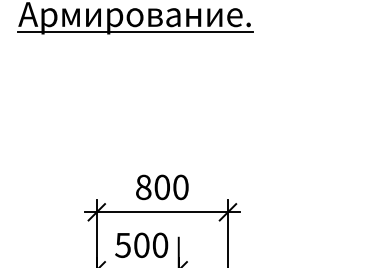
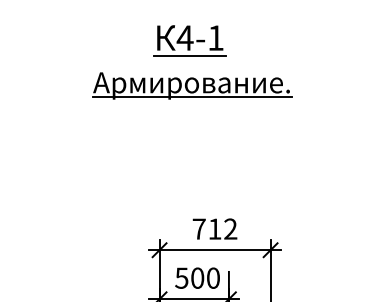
text: (161, 186) -> (214, 228), 800 -> 712

